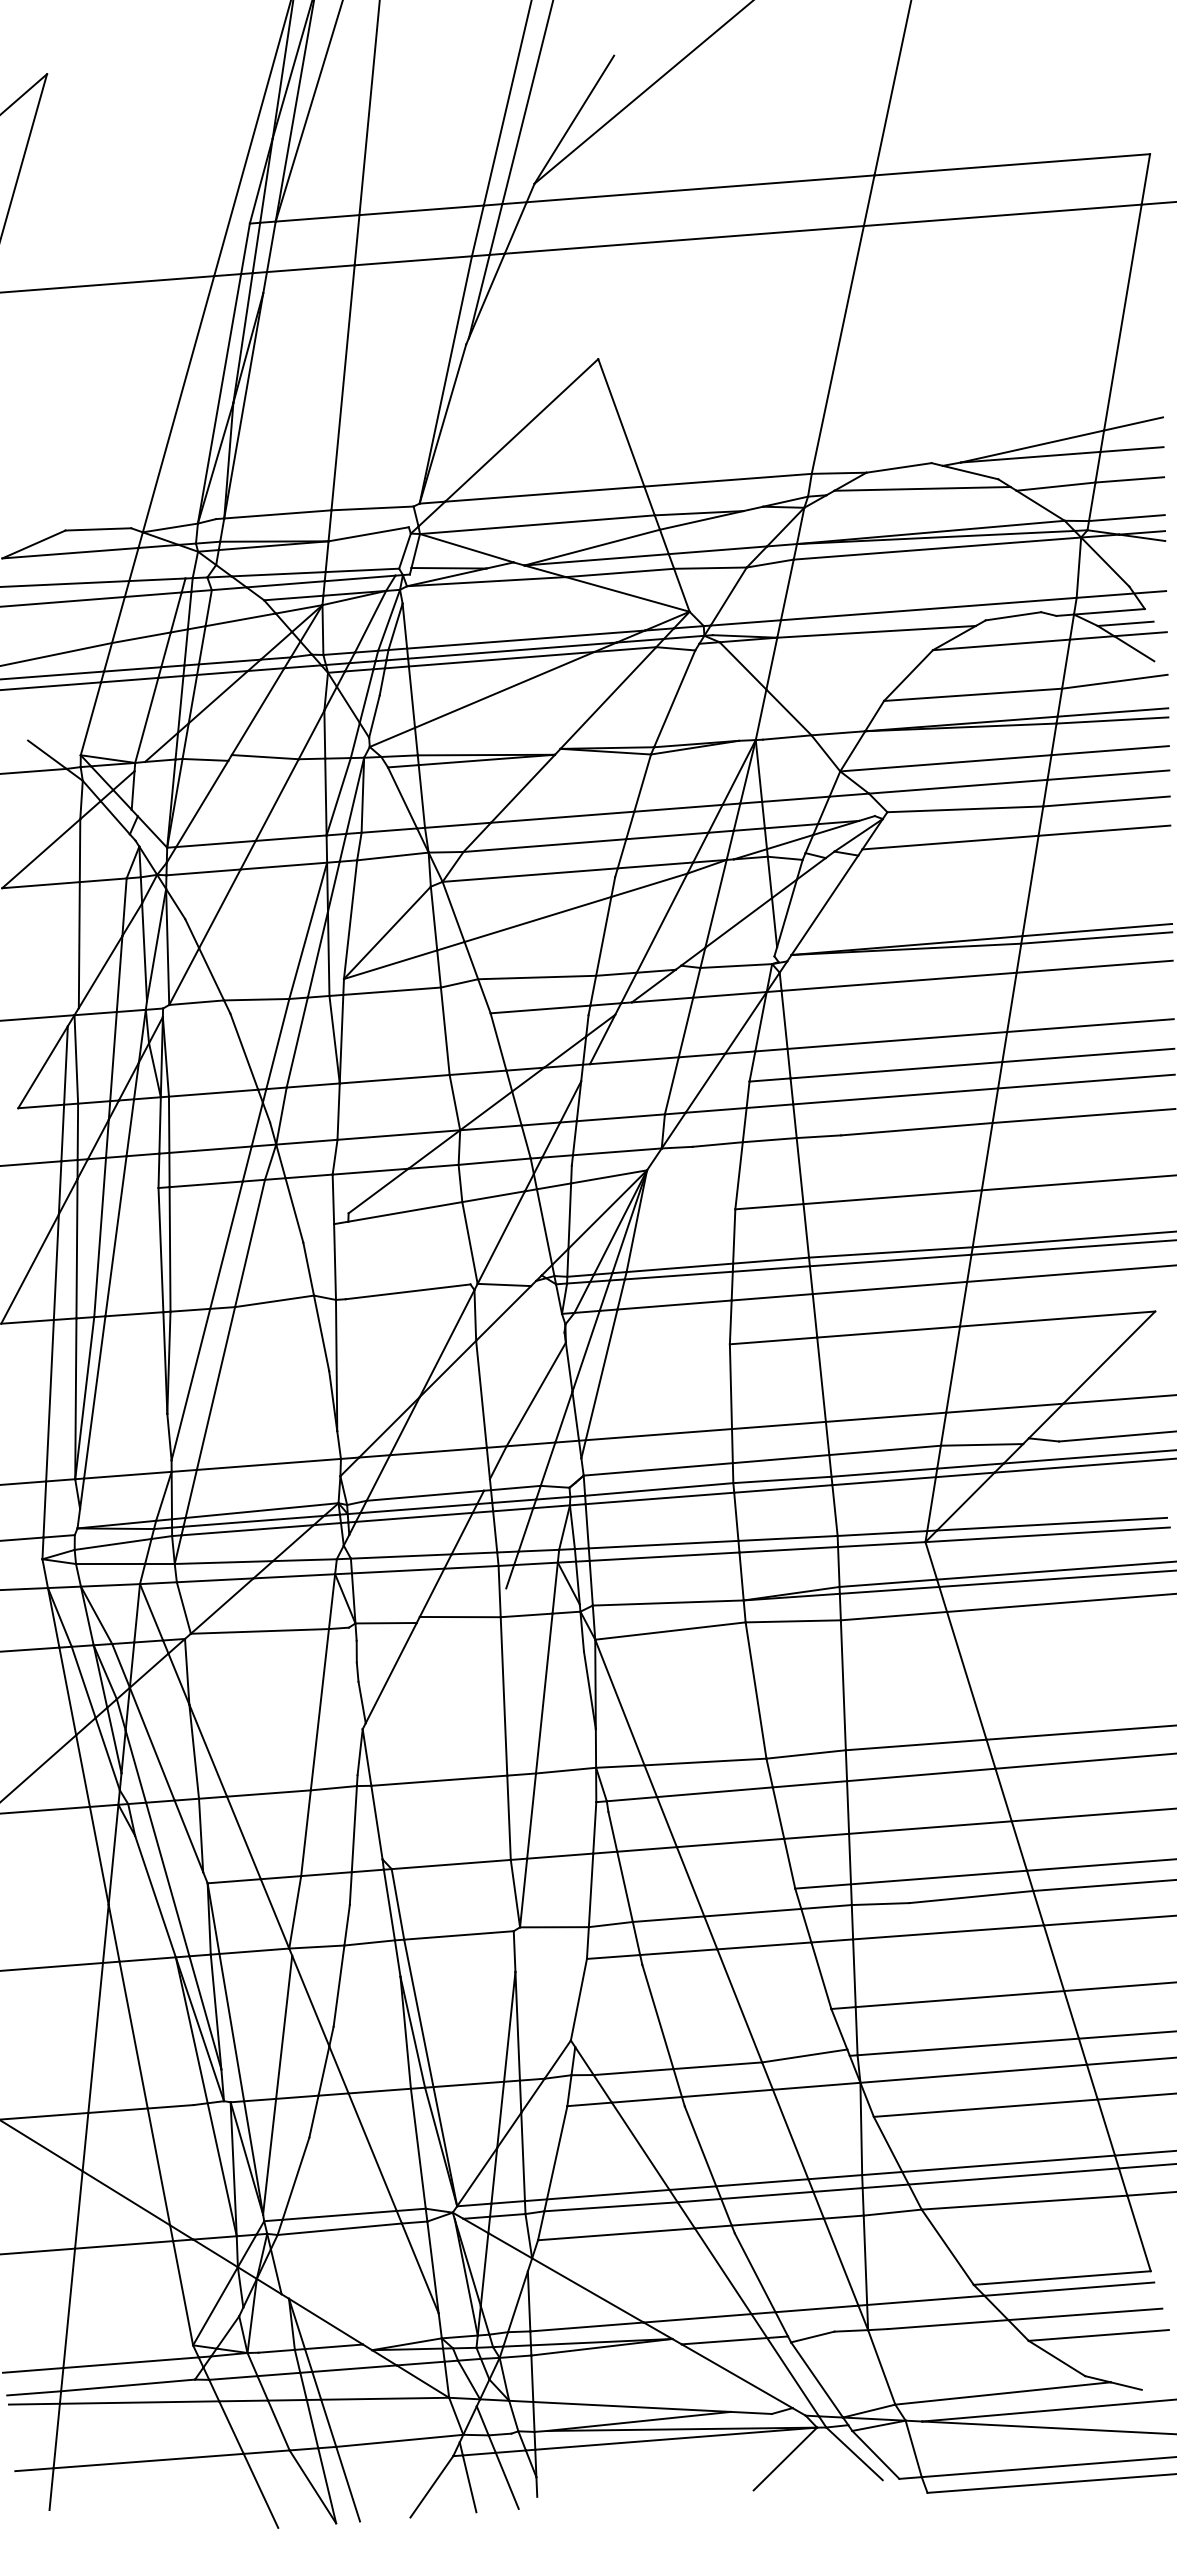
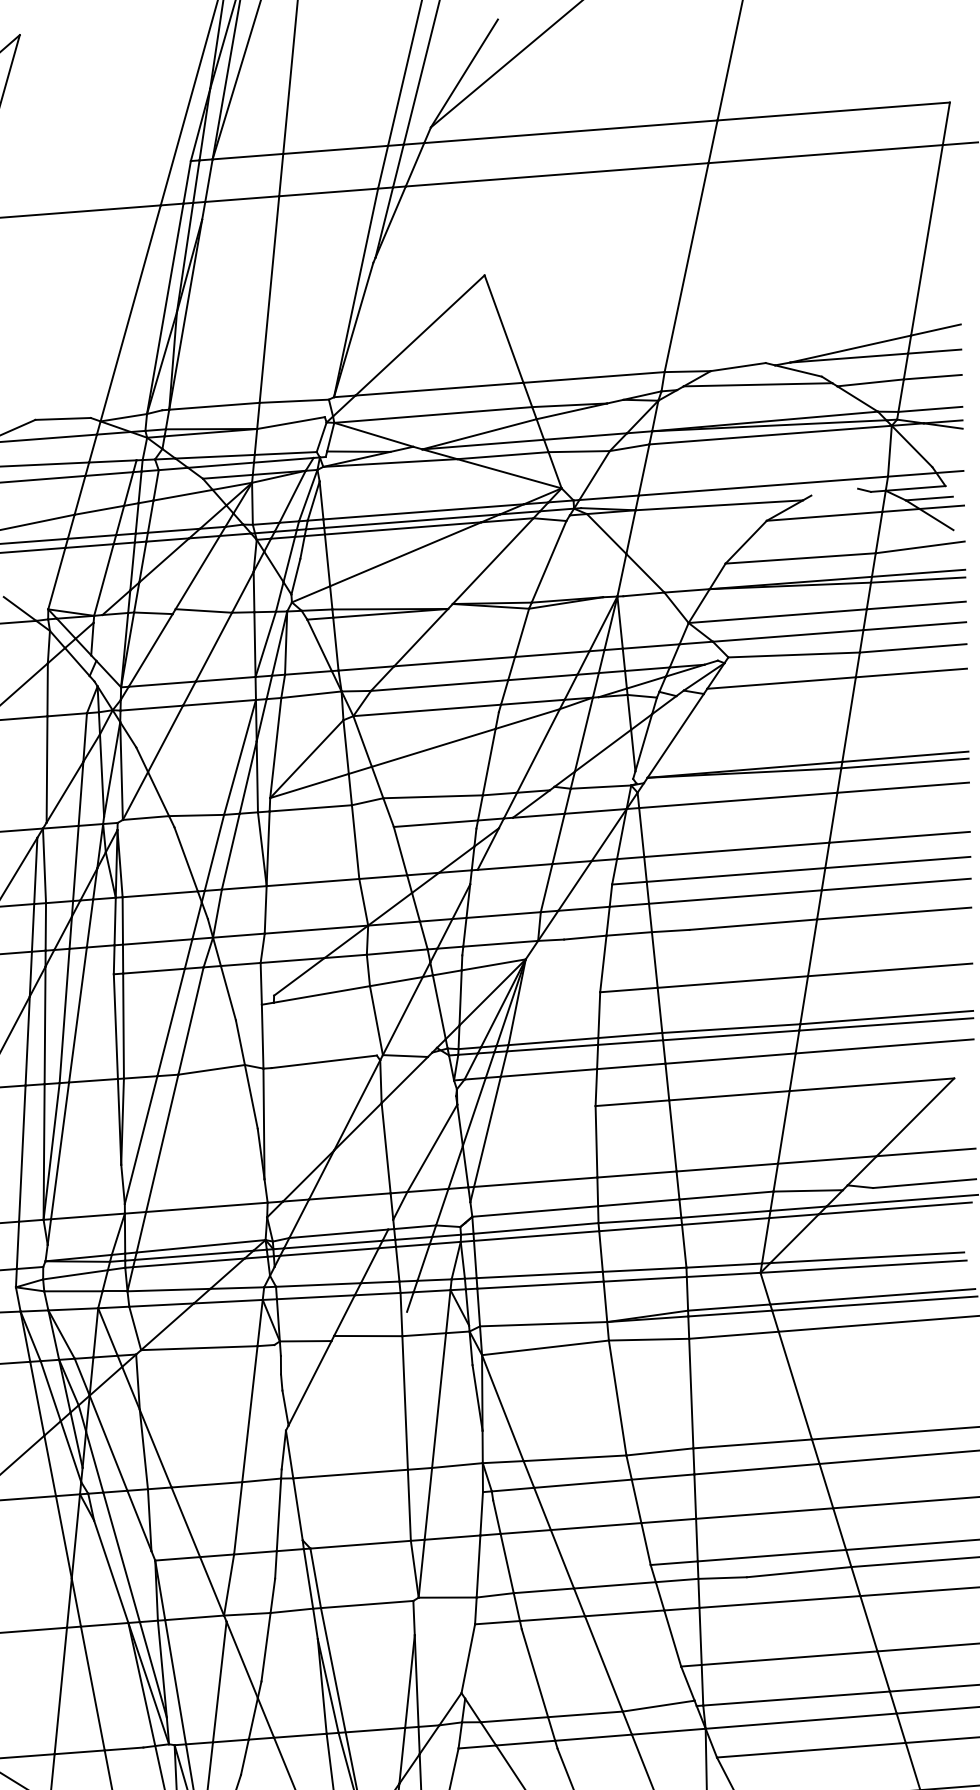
line: (1013, 616) -> (834, 492), removed

